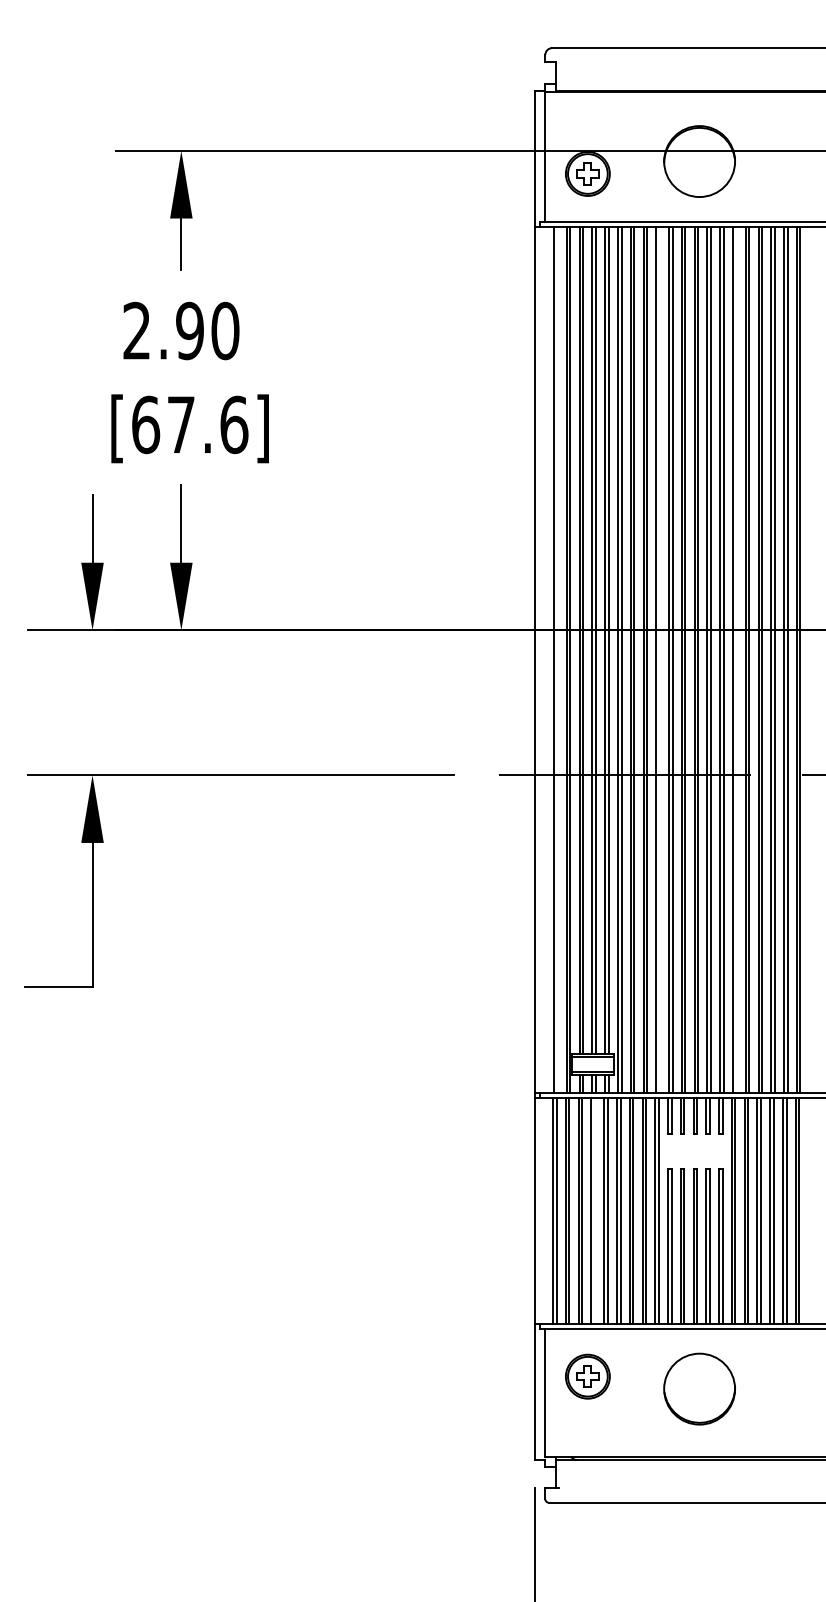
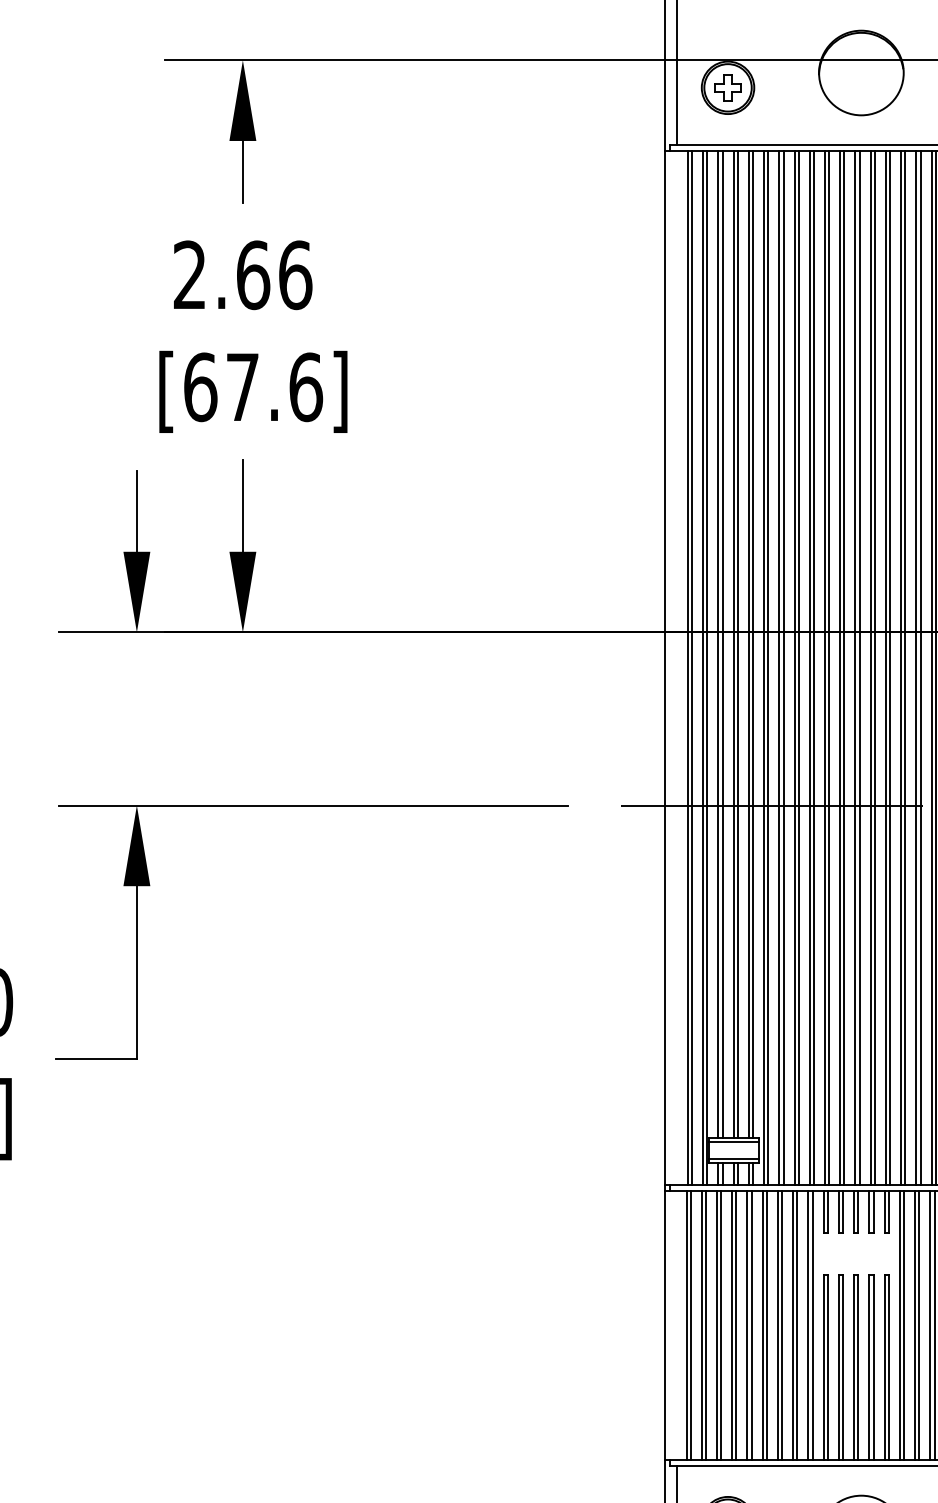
text: (207, 330) -> (274, 274), 2.90 -> 2.66
line: (557, 659) -> (691, 667), added
line: (659, 659) -> (813, 667), added
line: (736, 659) -> (905, 667), added
line: (594, 1210) -> (735, 1324), added

